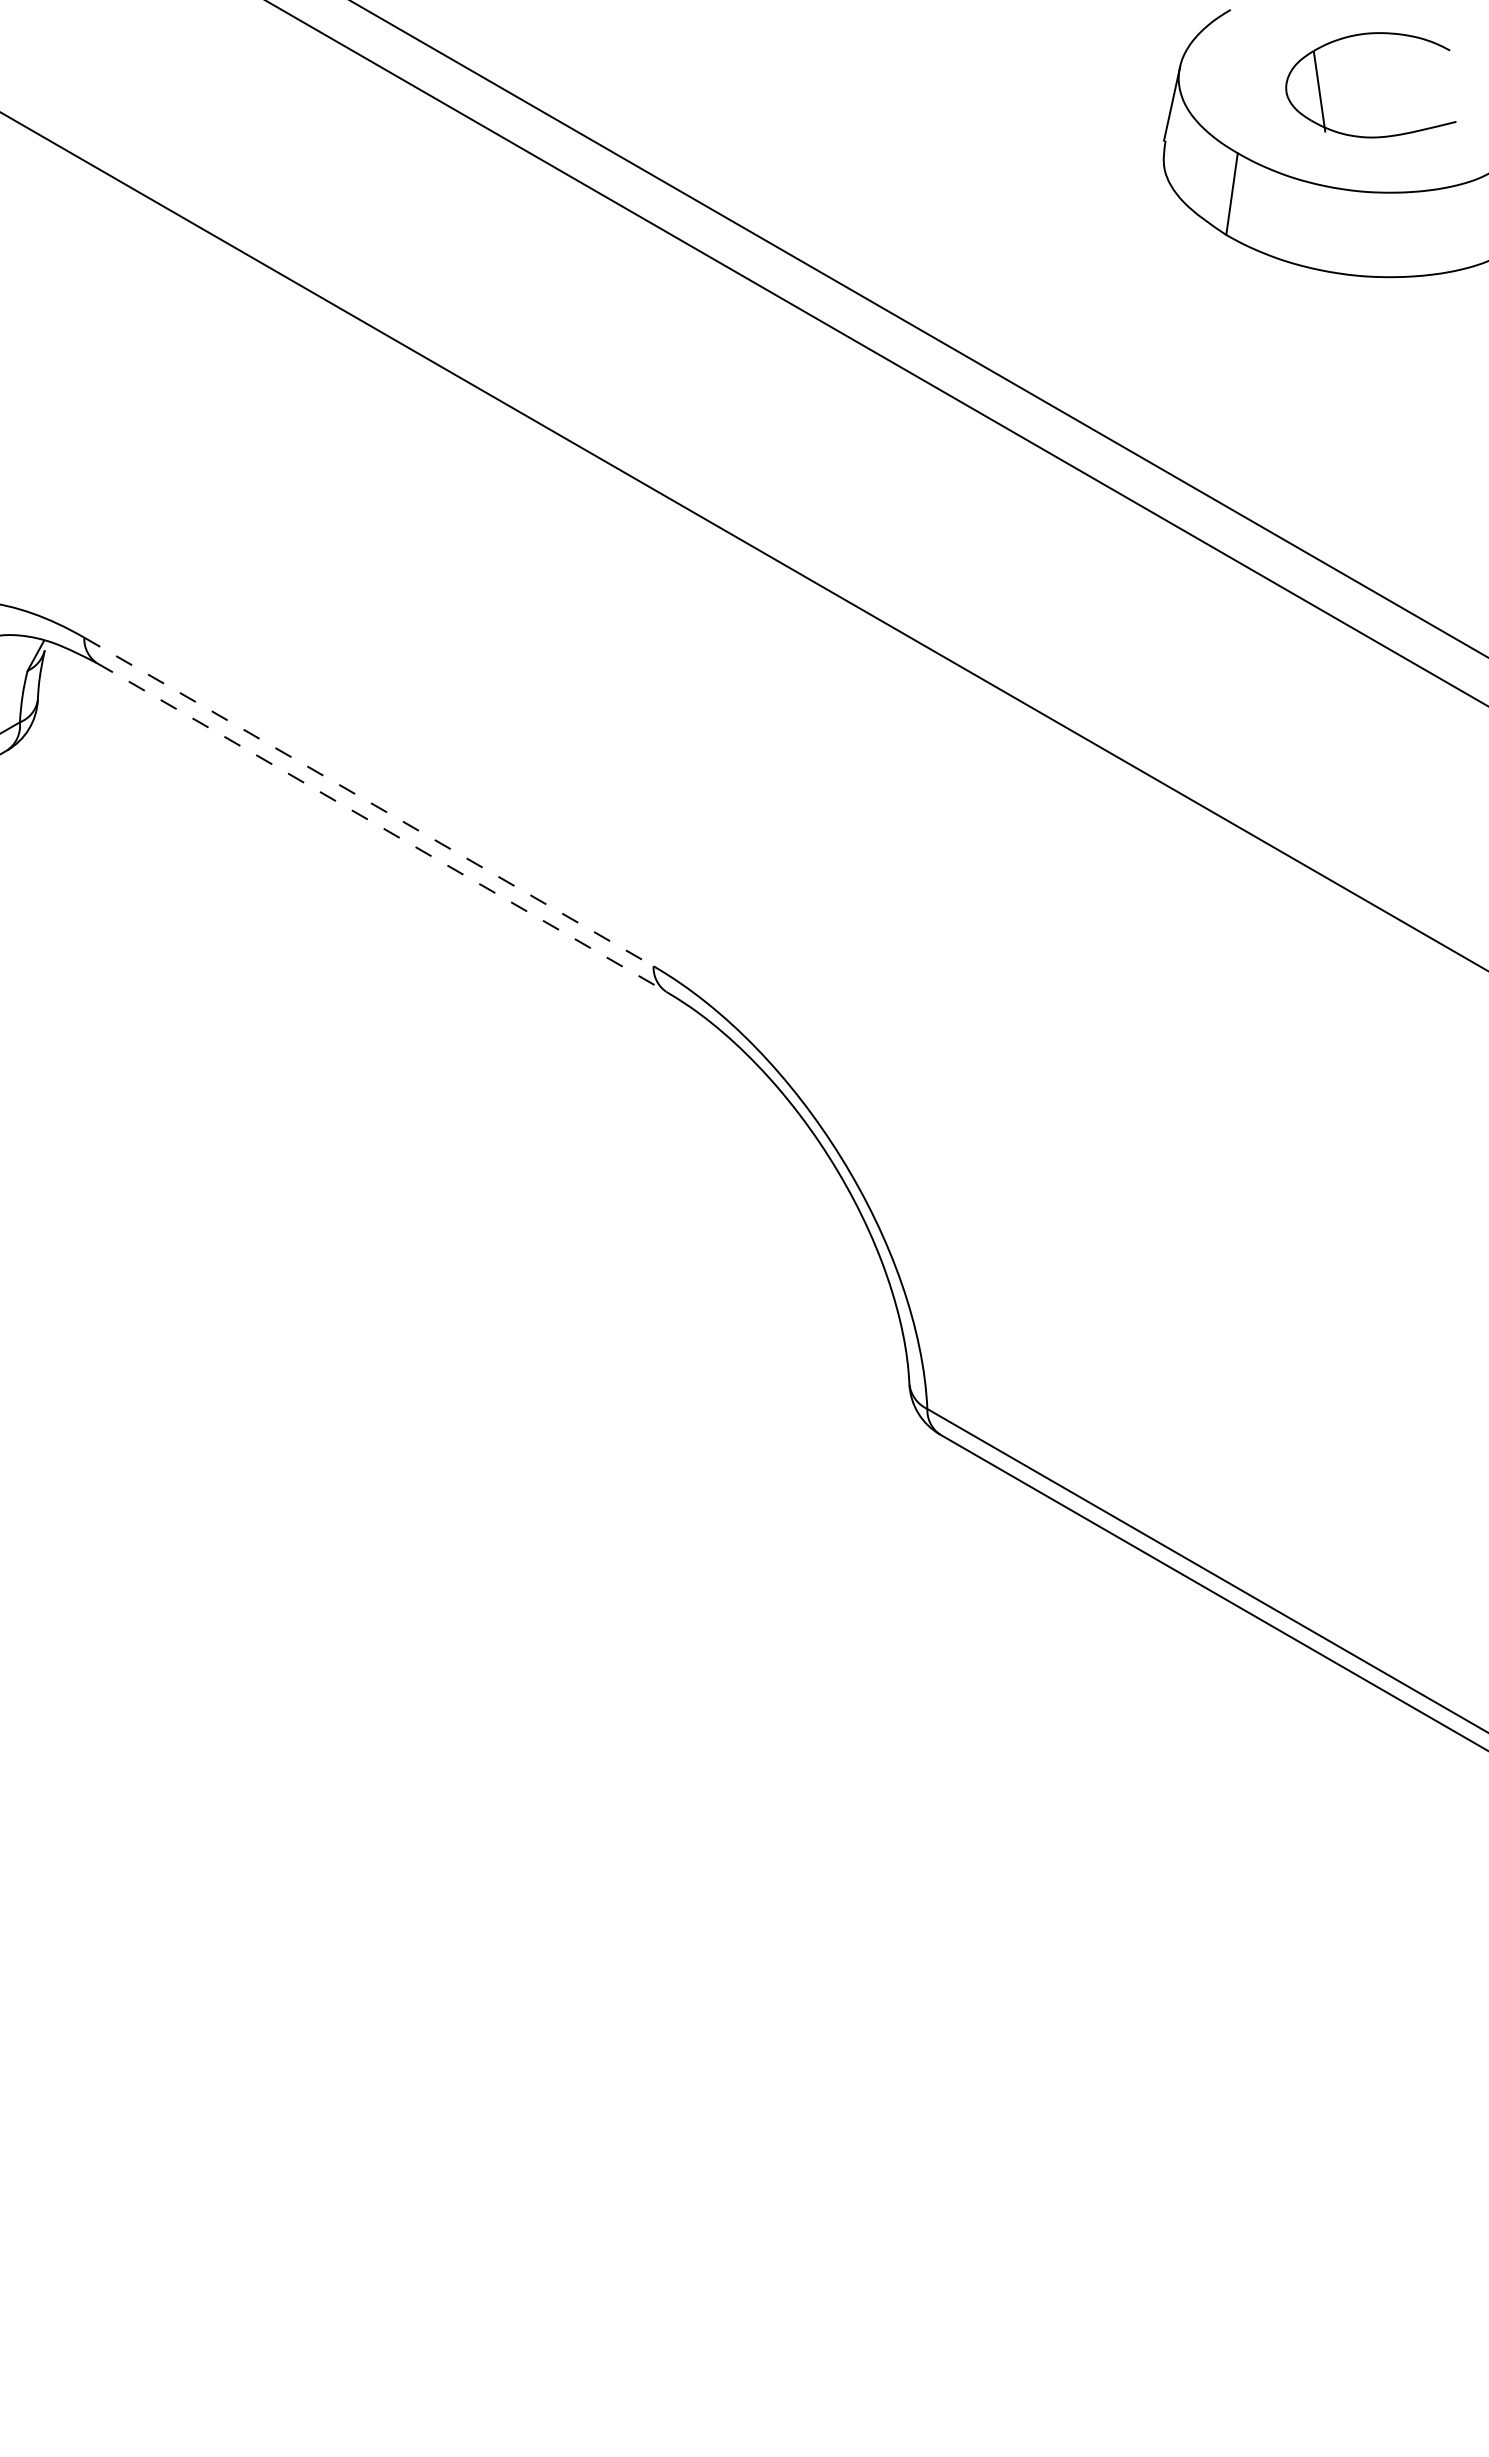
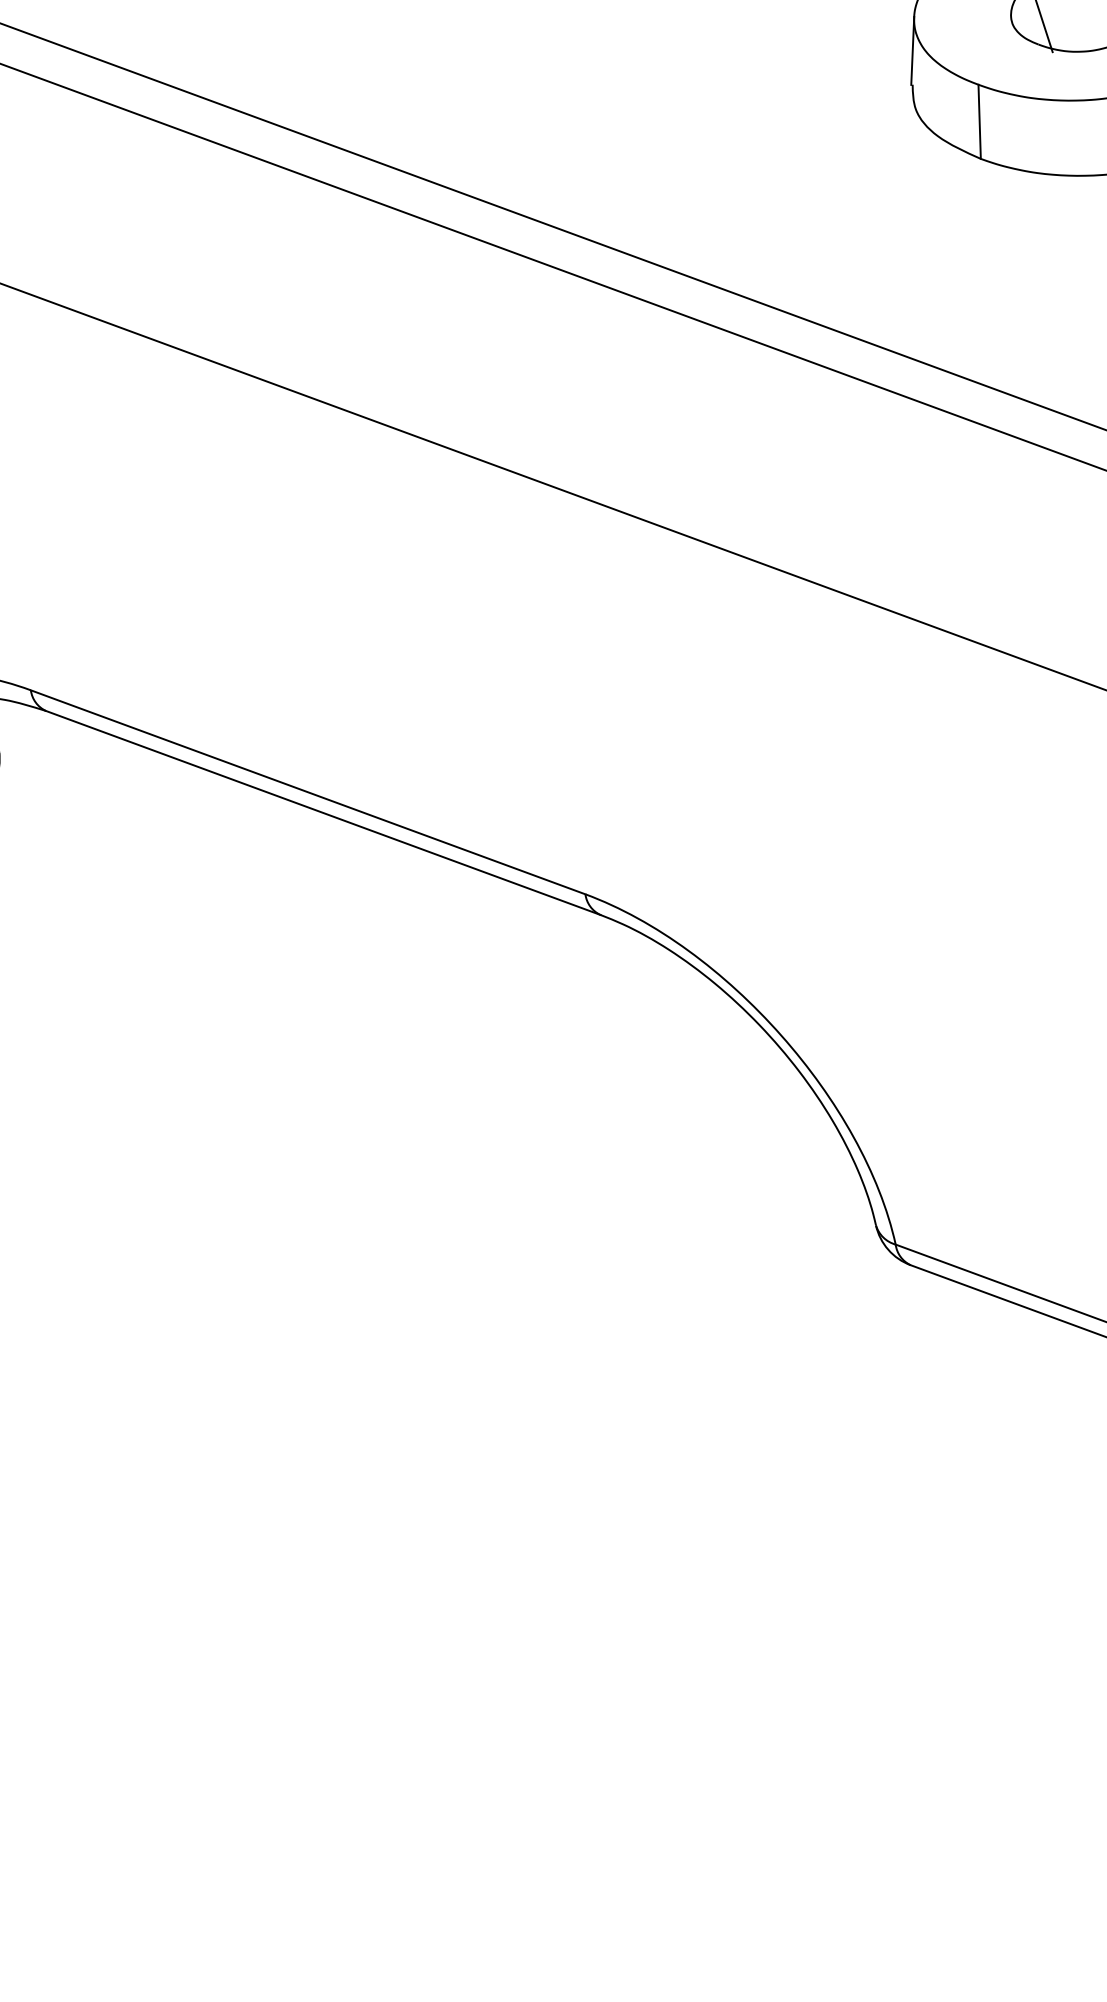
line: (368, 801) -> (307, 791), dashed -> solid
line: (381, 827) -> (323, 813), dashed -> solid

